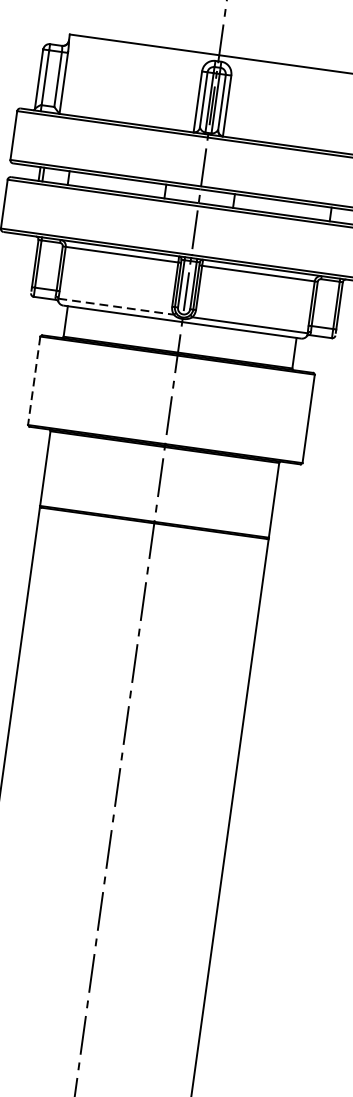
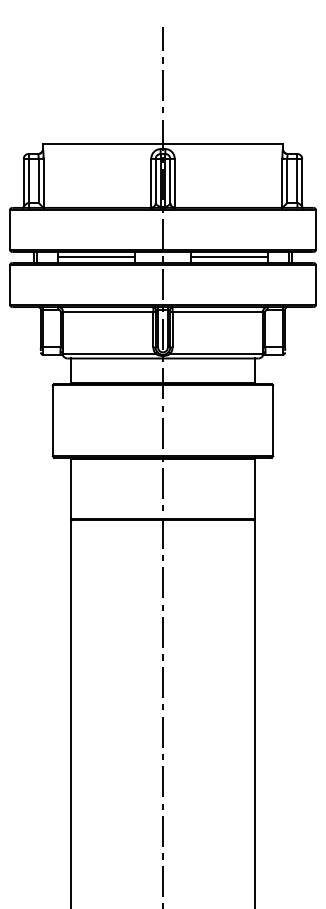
line: (117, 183) -> (96, 256), added
line: (282, 206) -> (229, 256), added
line: (116, 306) -> (109, 353), dashed -> solid
line: (33, 380) -> (52, 420), dashed -> solid

